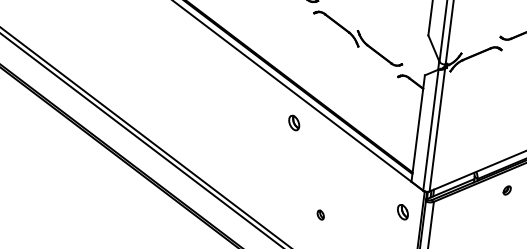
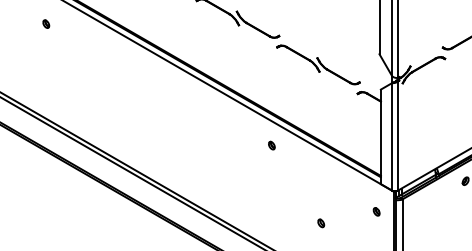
part: (293, 122) -> (271, 145), size x0.62
part: (402, 211) -> (376, 211), size x0.62
part: (321, 215) -> (321, 223), moved

